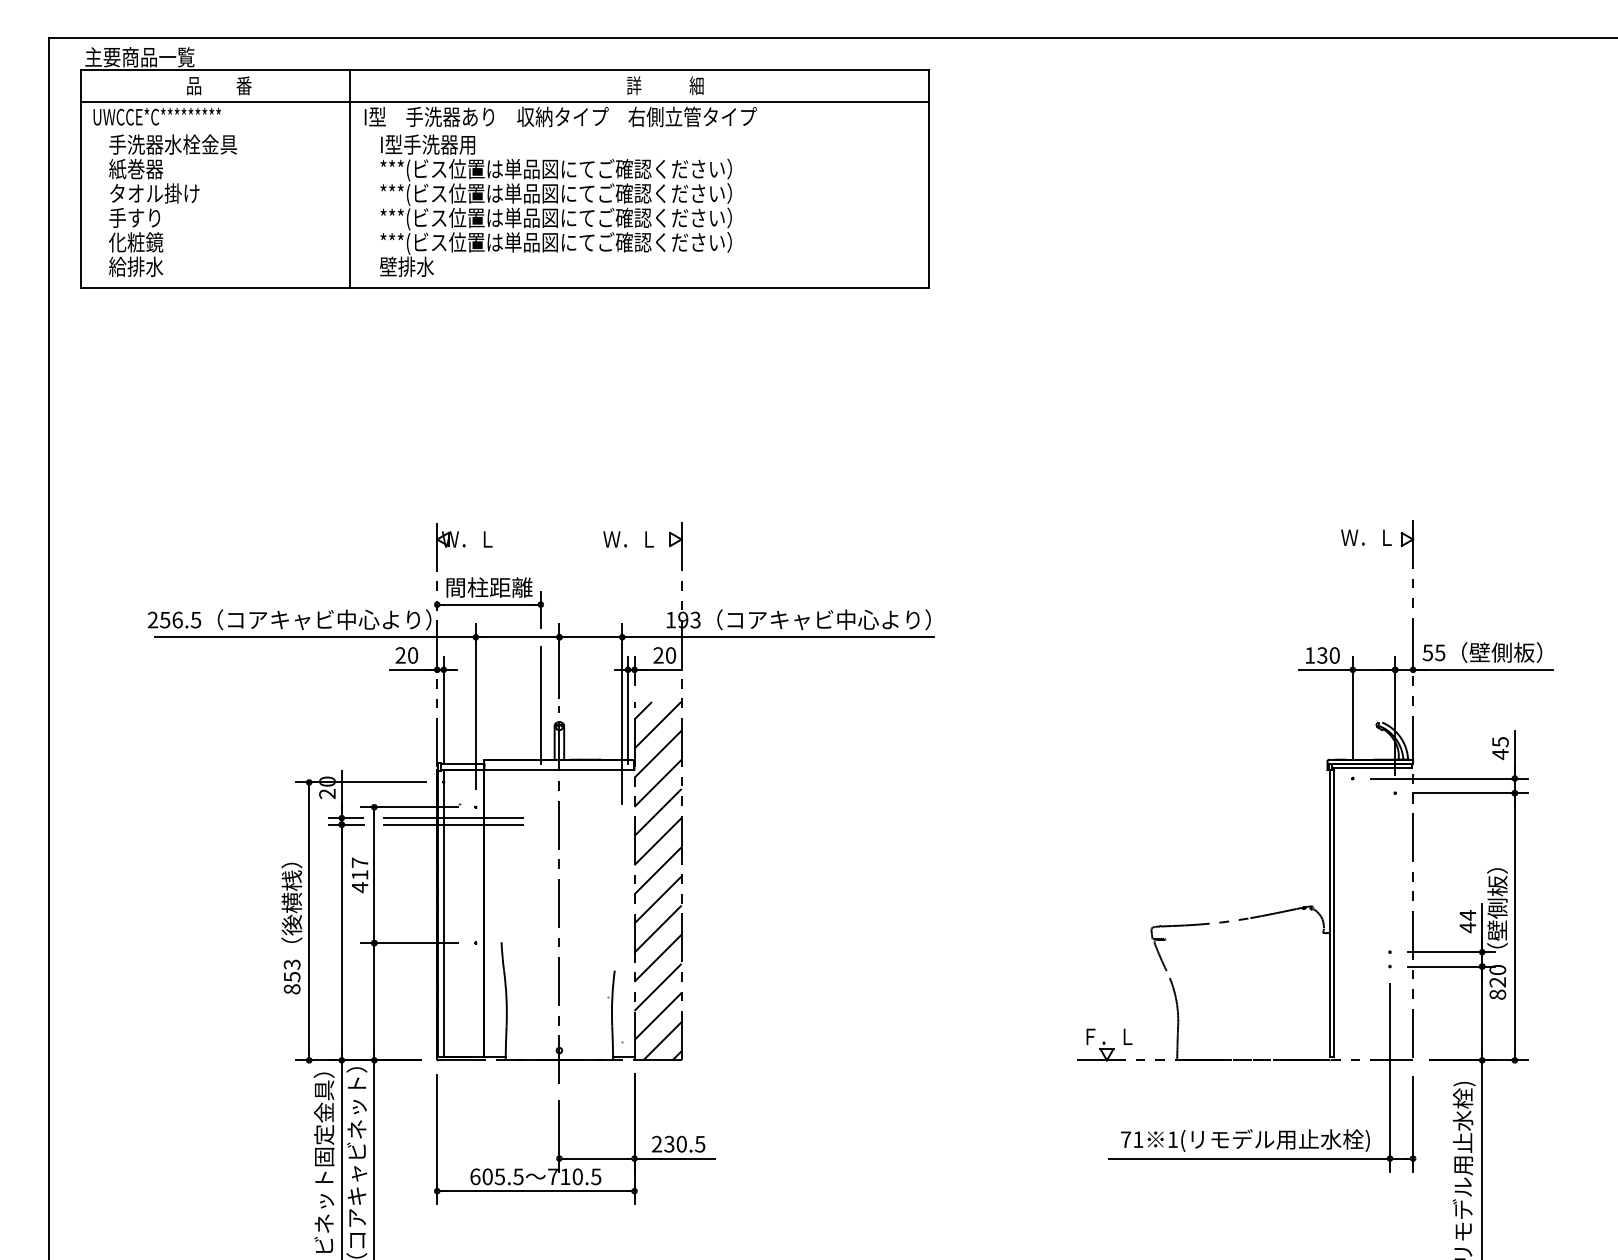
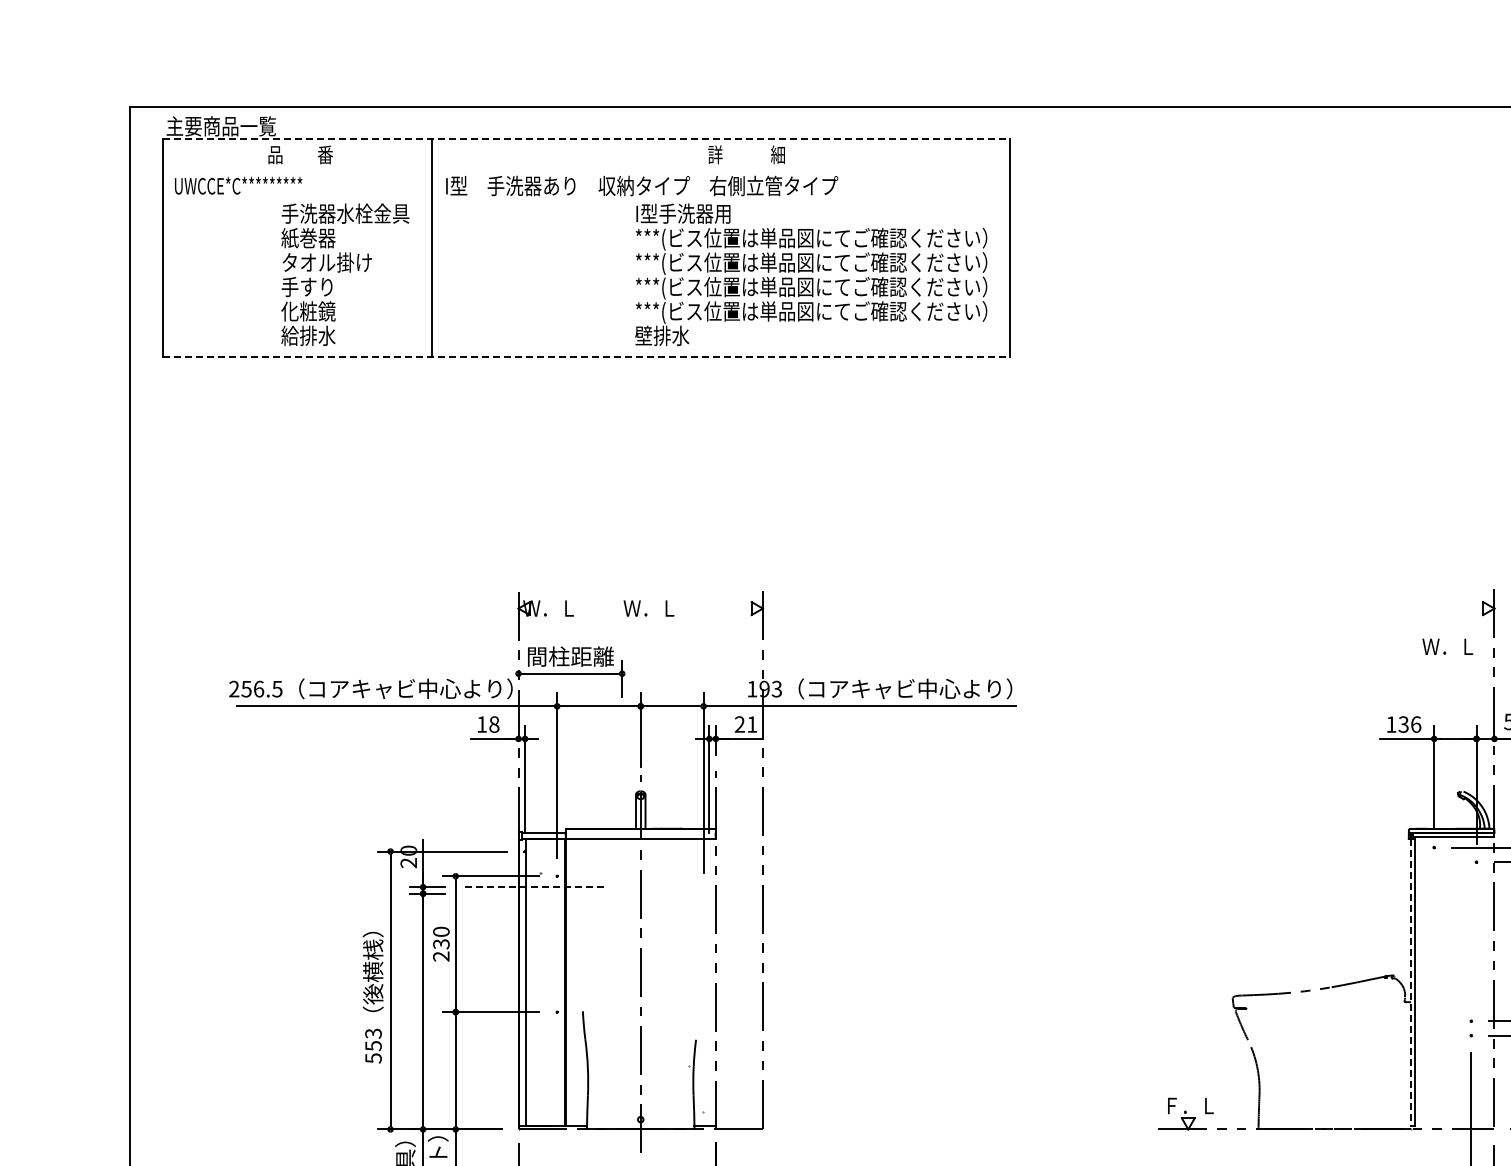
line: (504, 70) -> (585, 139), solid -> dashed
line: (504, 101) -> (585, 170), removed
text: (172, 205) -> (344, 274), moved
text: (555, 205) -> (810, 274), moved
line: (504, 288) -> (585, 357), solid -> dashed
text: (1366, 537) -> (1447, 646), moved
text: (628, 539) -> (648, 608), moved
text: (406, 655) -> (487, 724), 20 -> 18
text: (670, 655) -> (751, 724), 20 -> 21
text: (1334, 655) -> (1415, 724), 130 -> 136
line: (540, 705) -> (621, 774), removed
line: (452, 818) -> (533, 887), solid -> dashed
line: (452, 824) -> (533, 893), removed
text: (359, 875) -> (440, 944), 417 -> 230
hatch: (657, 881) -> (738, 950), removed
line: (1329, 914) -> (1410, 983), solid -> dashed
text: (291, 989) -> (372, 1058), 853 -> 553

